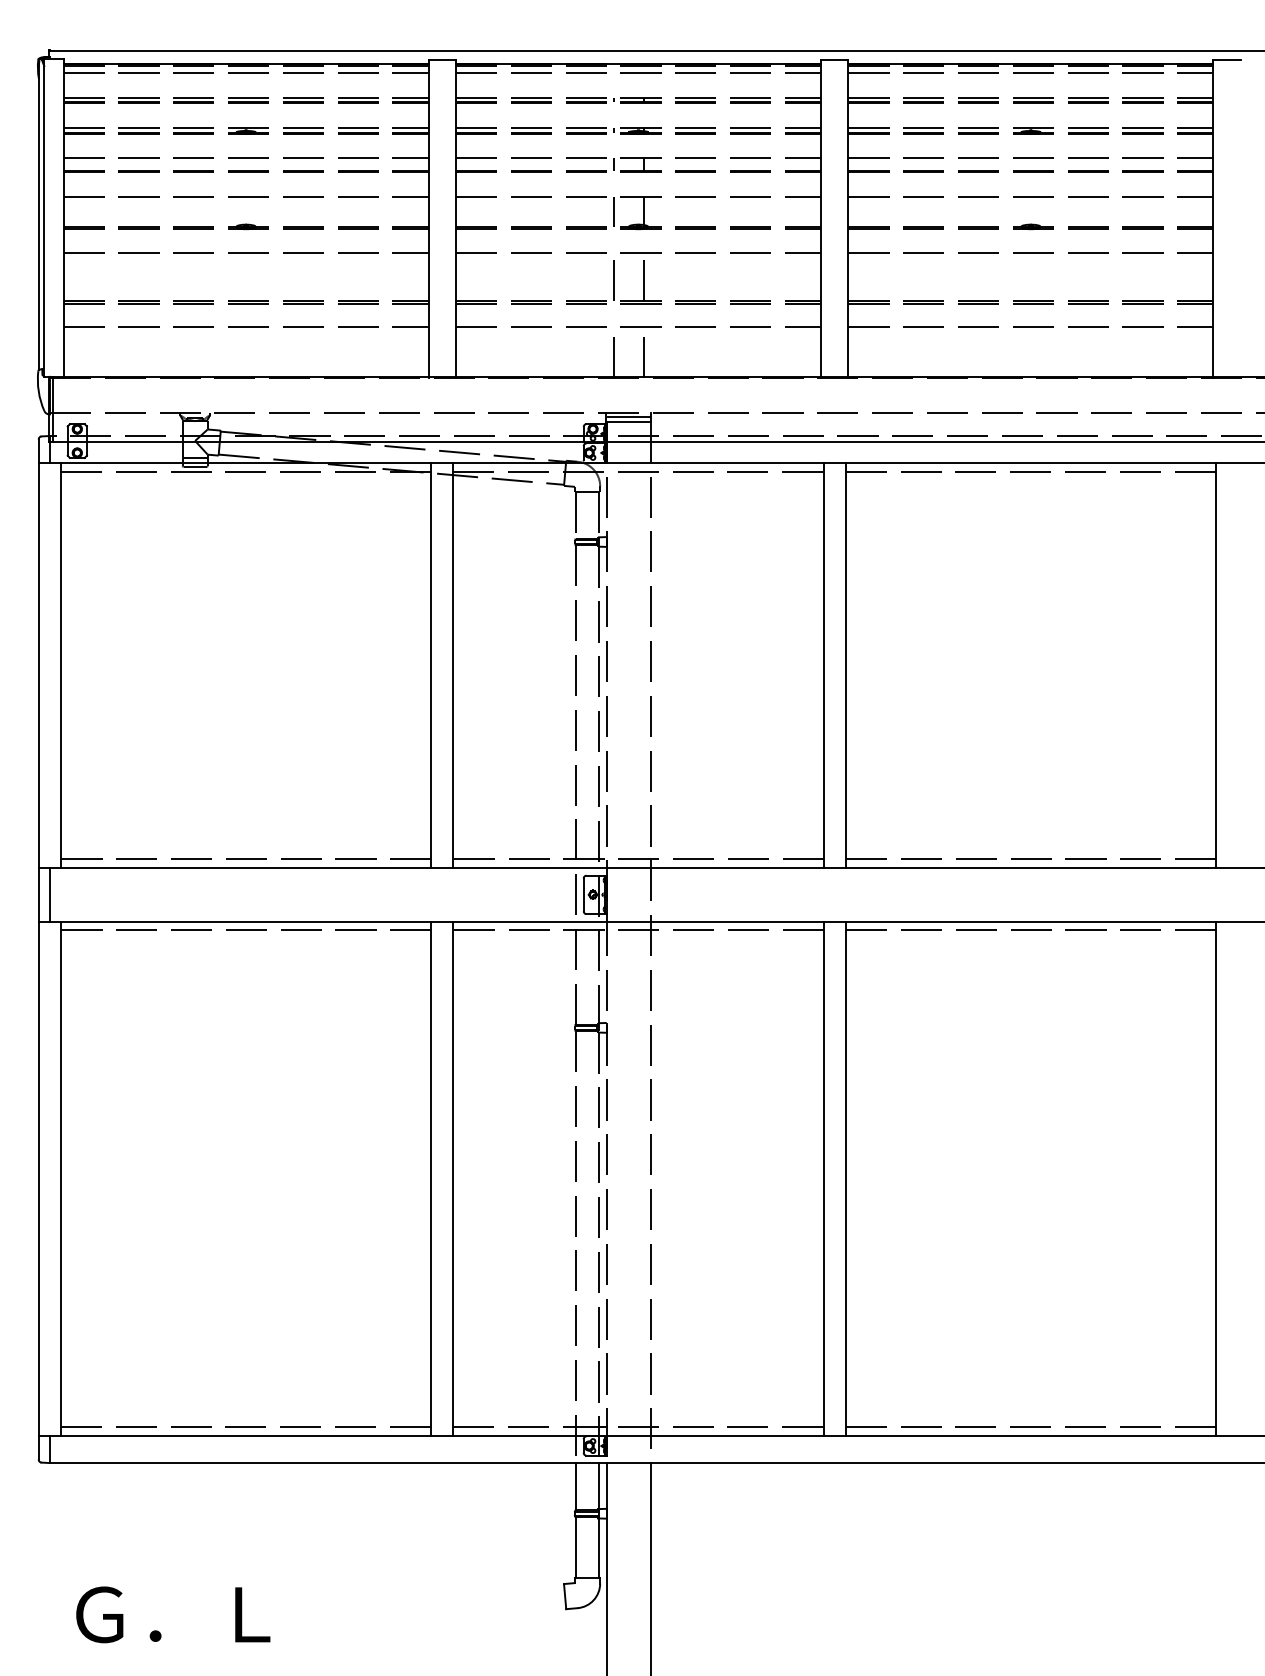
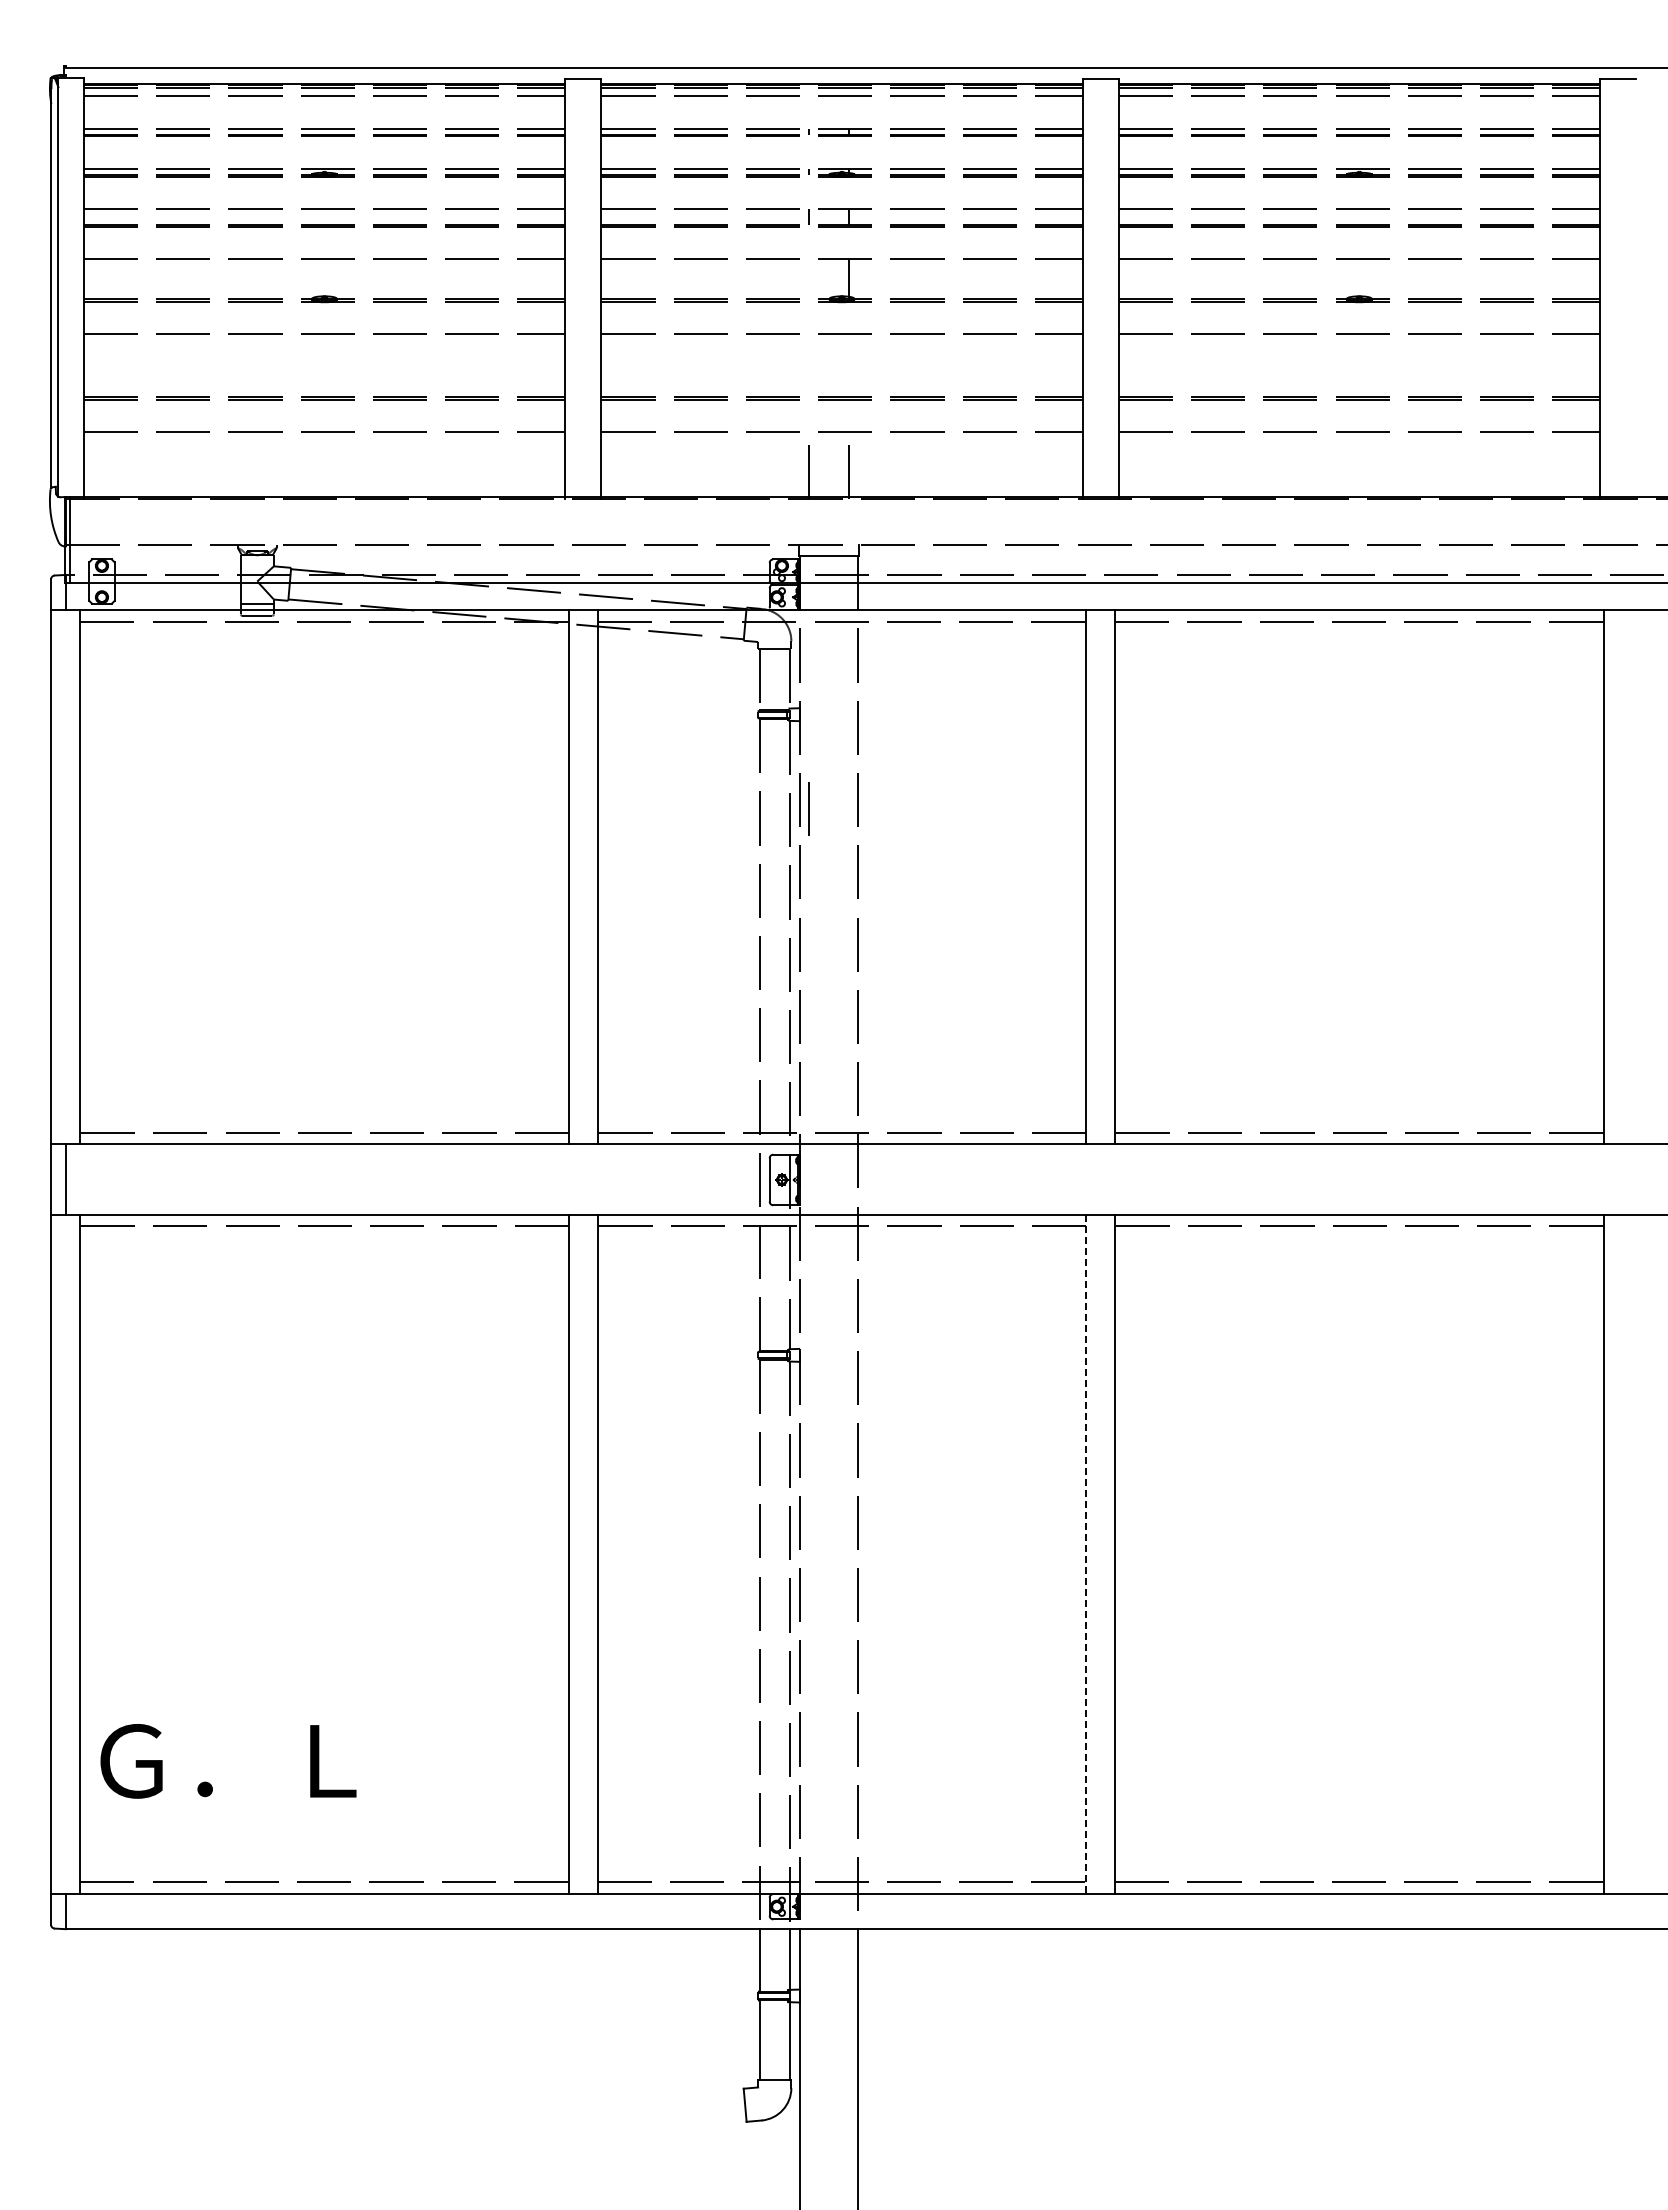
line: (613, 211) -> (809, 279), removed
line: (643, 277) -> (848, 365), removed
line: (613, 280) -> (808, 808), moved
line: (628, 416) -> (828, 549), removed
line: (823, 1178) -> (1086, 1554), solid -> dashed
text: (173, 1614) -> (228, 1761), moved

